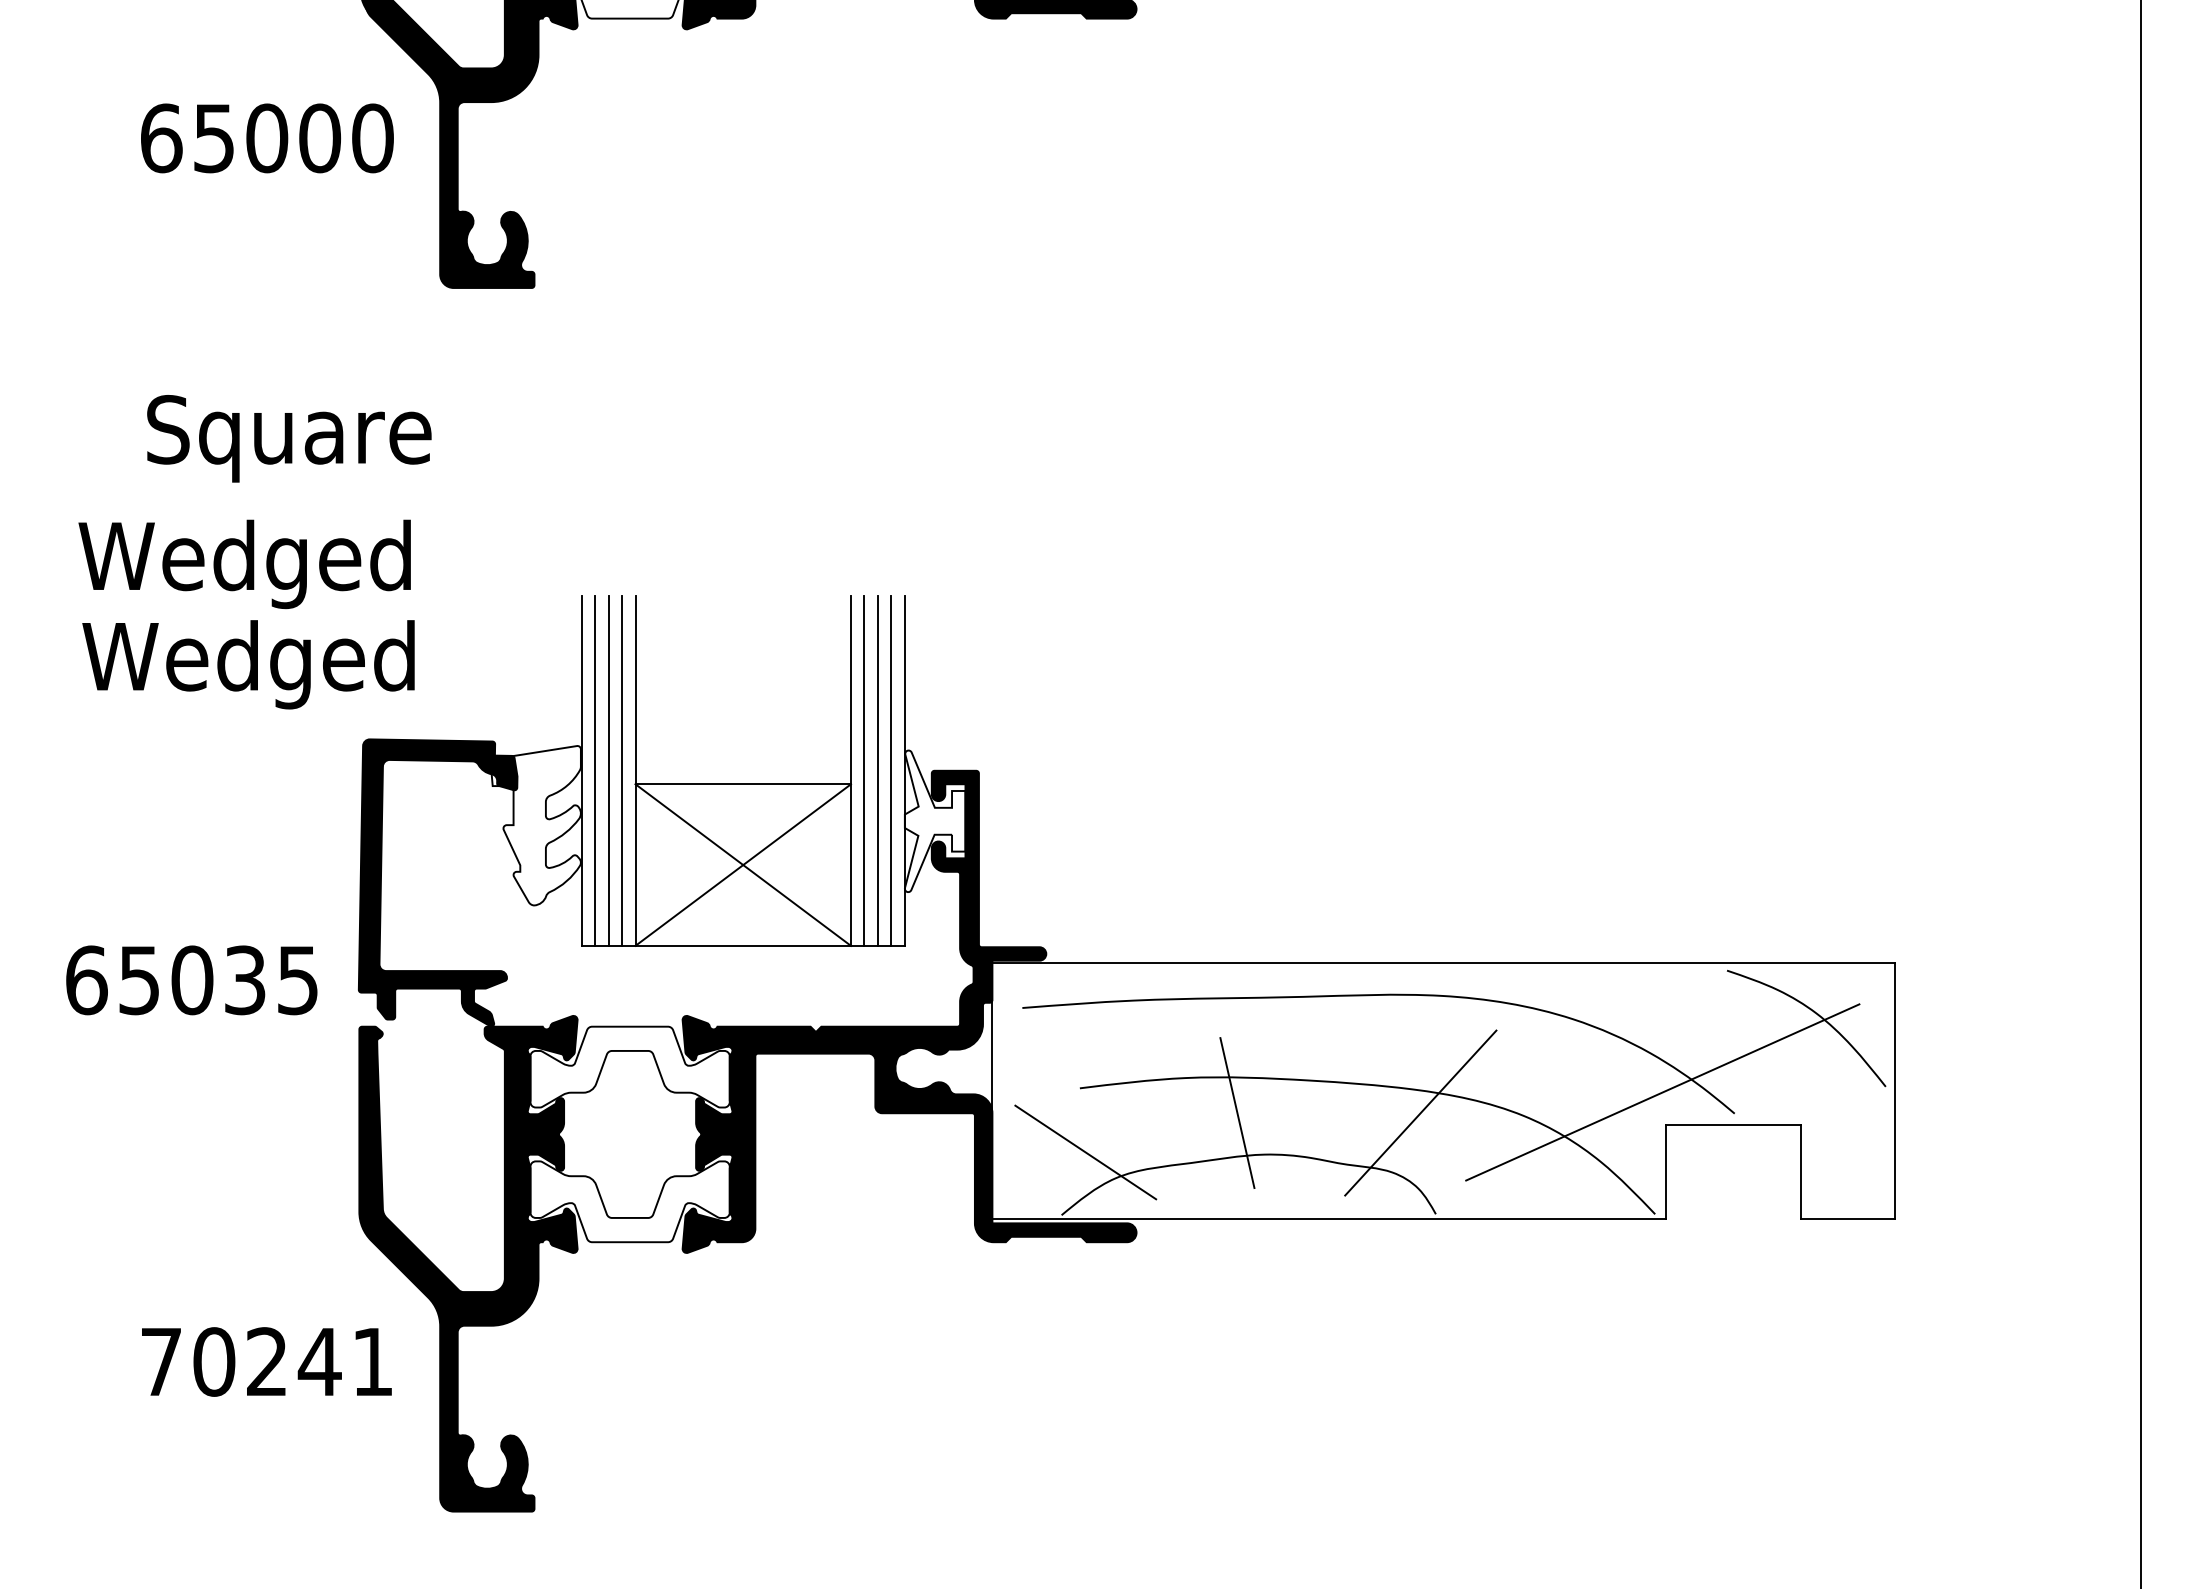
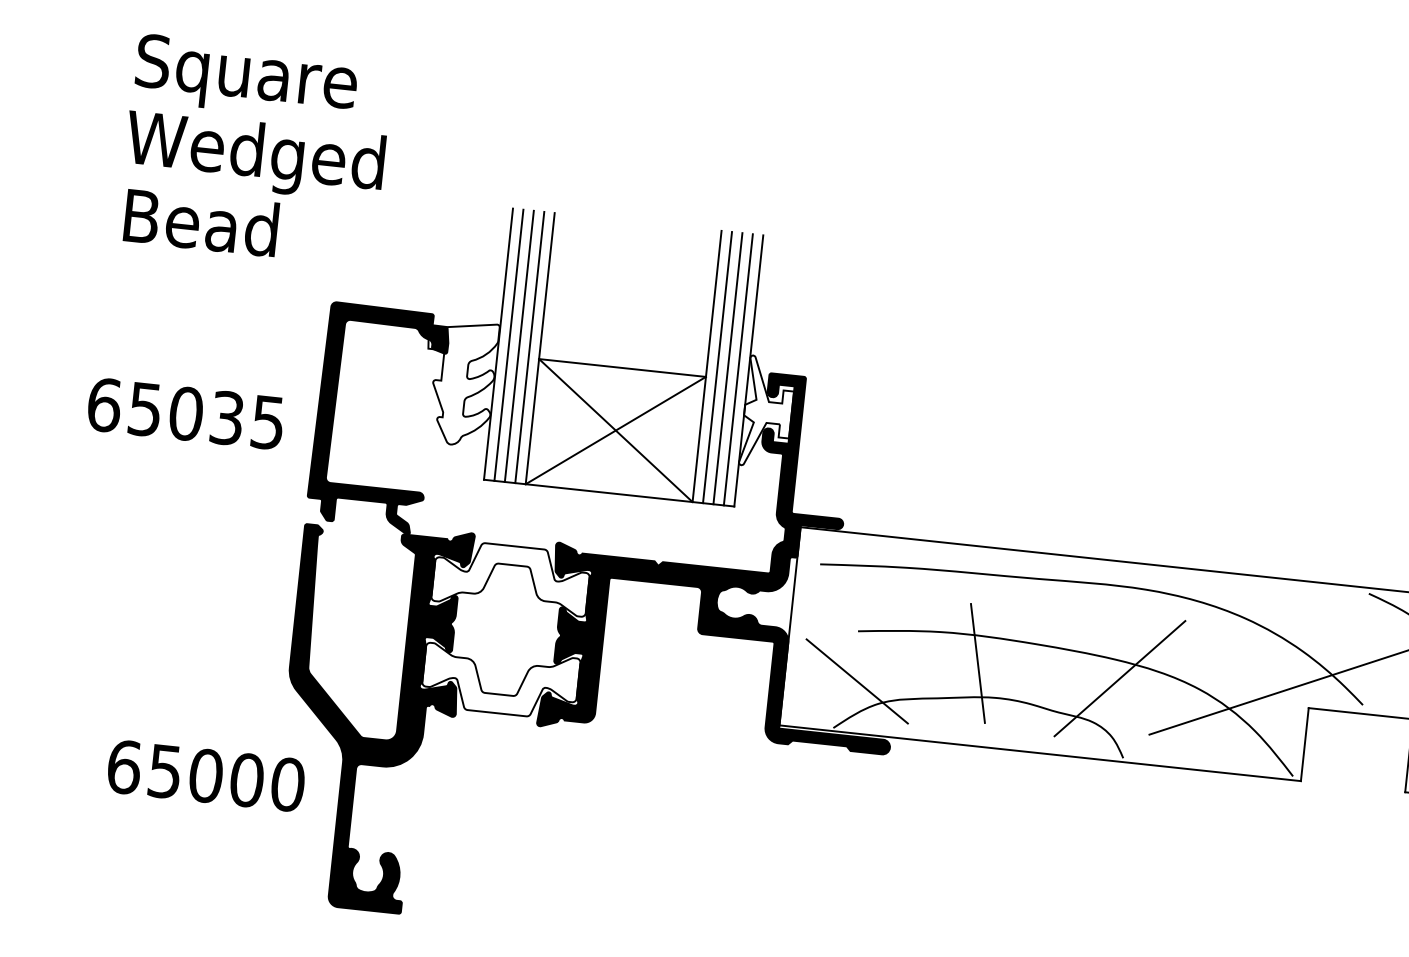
text: (289, 438) -> (246, 78), moved
text: (248, 664) -> (249, 234), Wedged -> Bead
text: (191, 980) -> (185, 413), moved
text: (267, 1361) -> (206, 775), 70241 -> 65000

